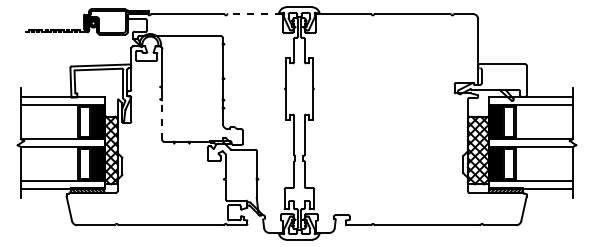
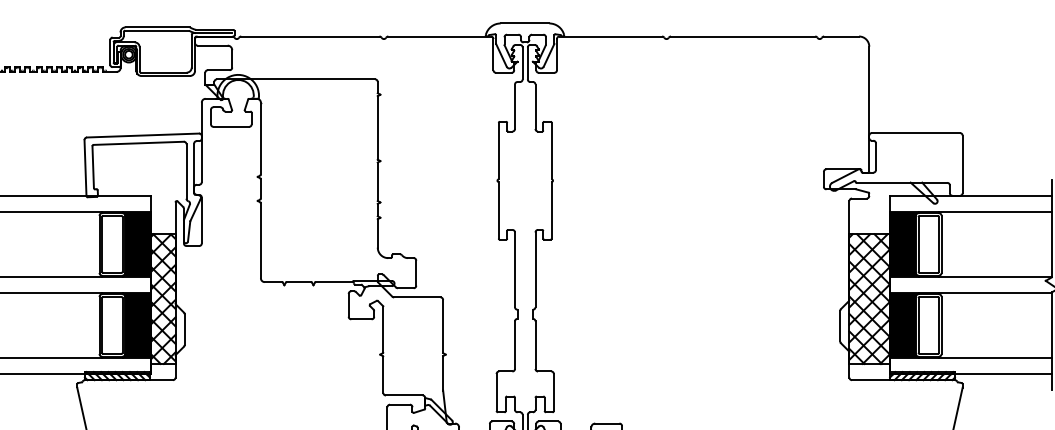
line: (254, 14) -> (438, 37), dashed -> solid
line: (162, 119) -> (261, 239), dashed -> solid

